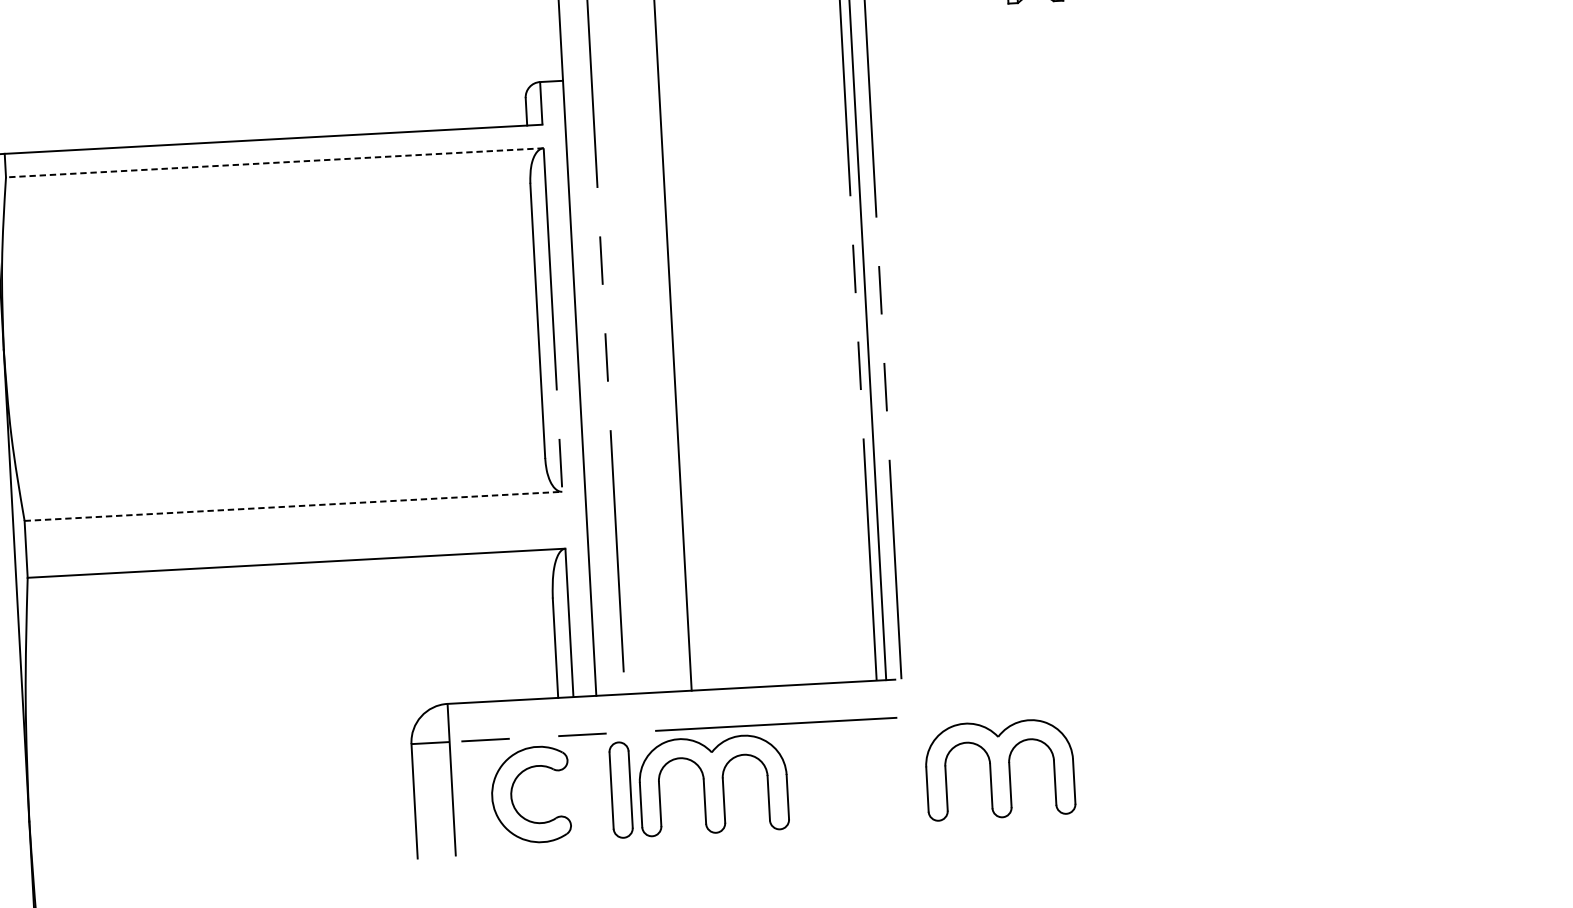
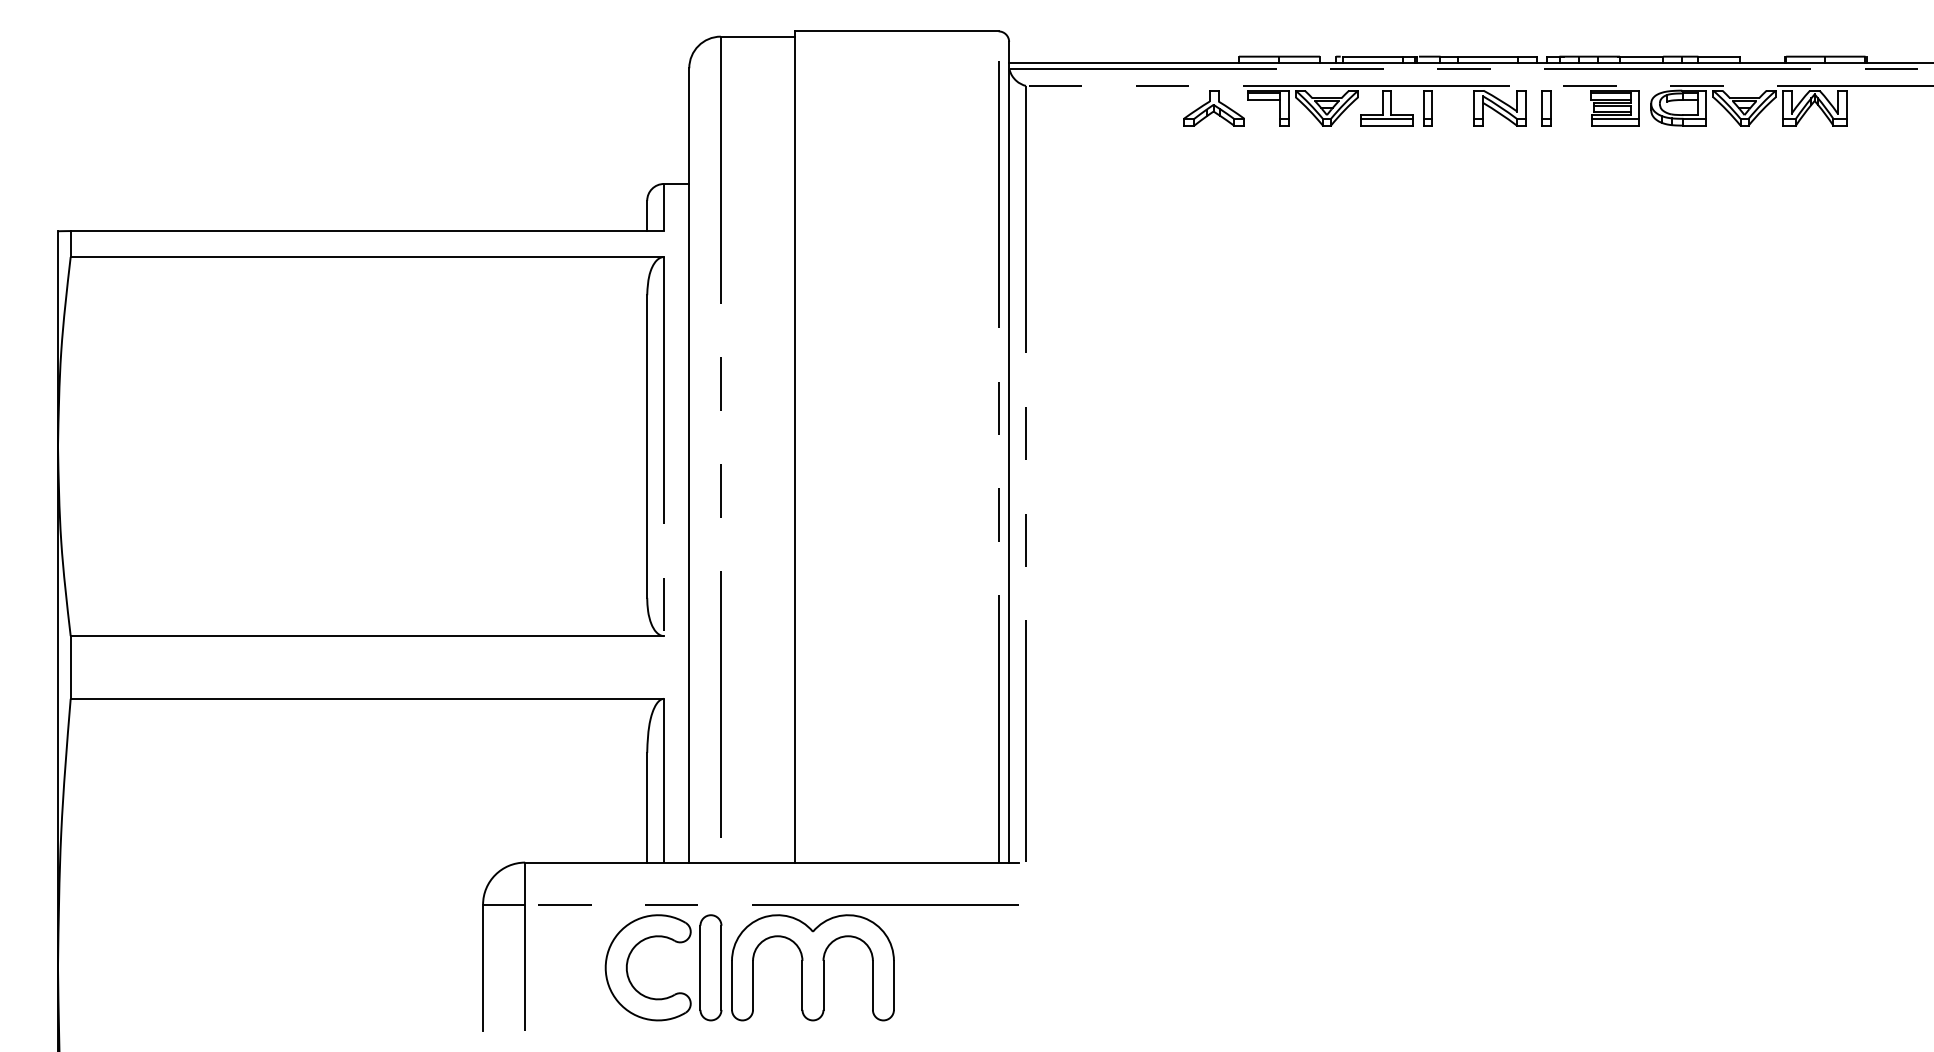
line: (275, 163) -> (367, 257), dashed -> solid
line: (293, 506) -> (367, 636), dashed -> solid
part: (999, 769) -> (1128, 967), removed
part: (512, 791) -> (628, 962), moved

